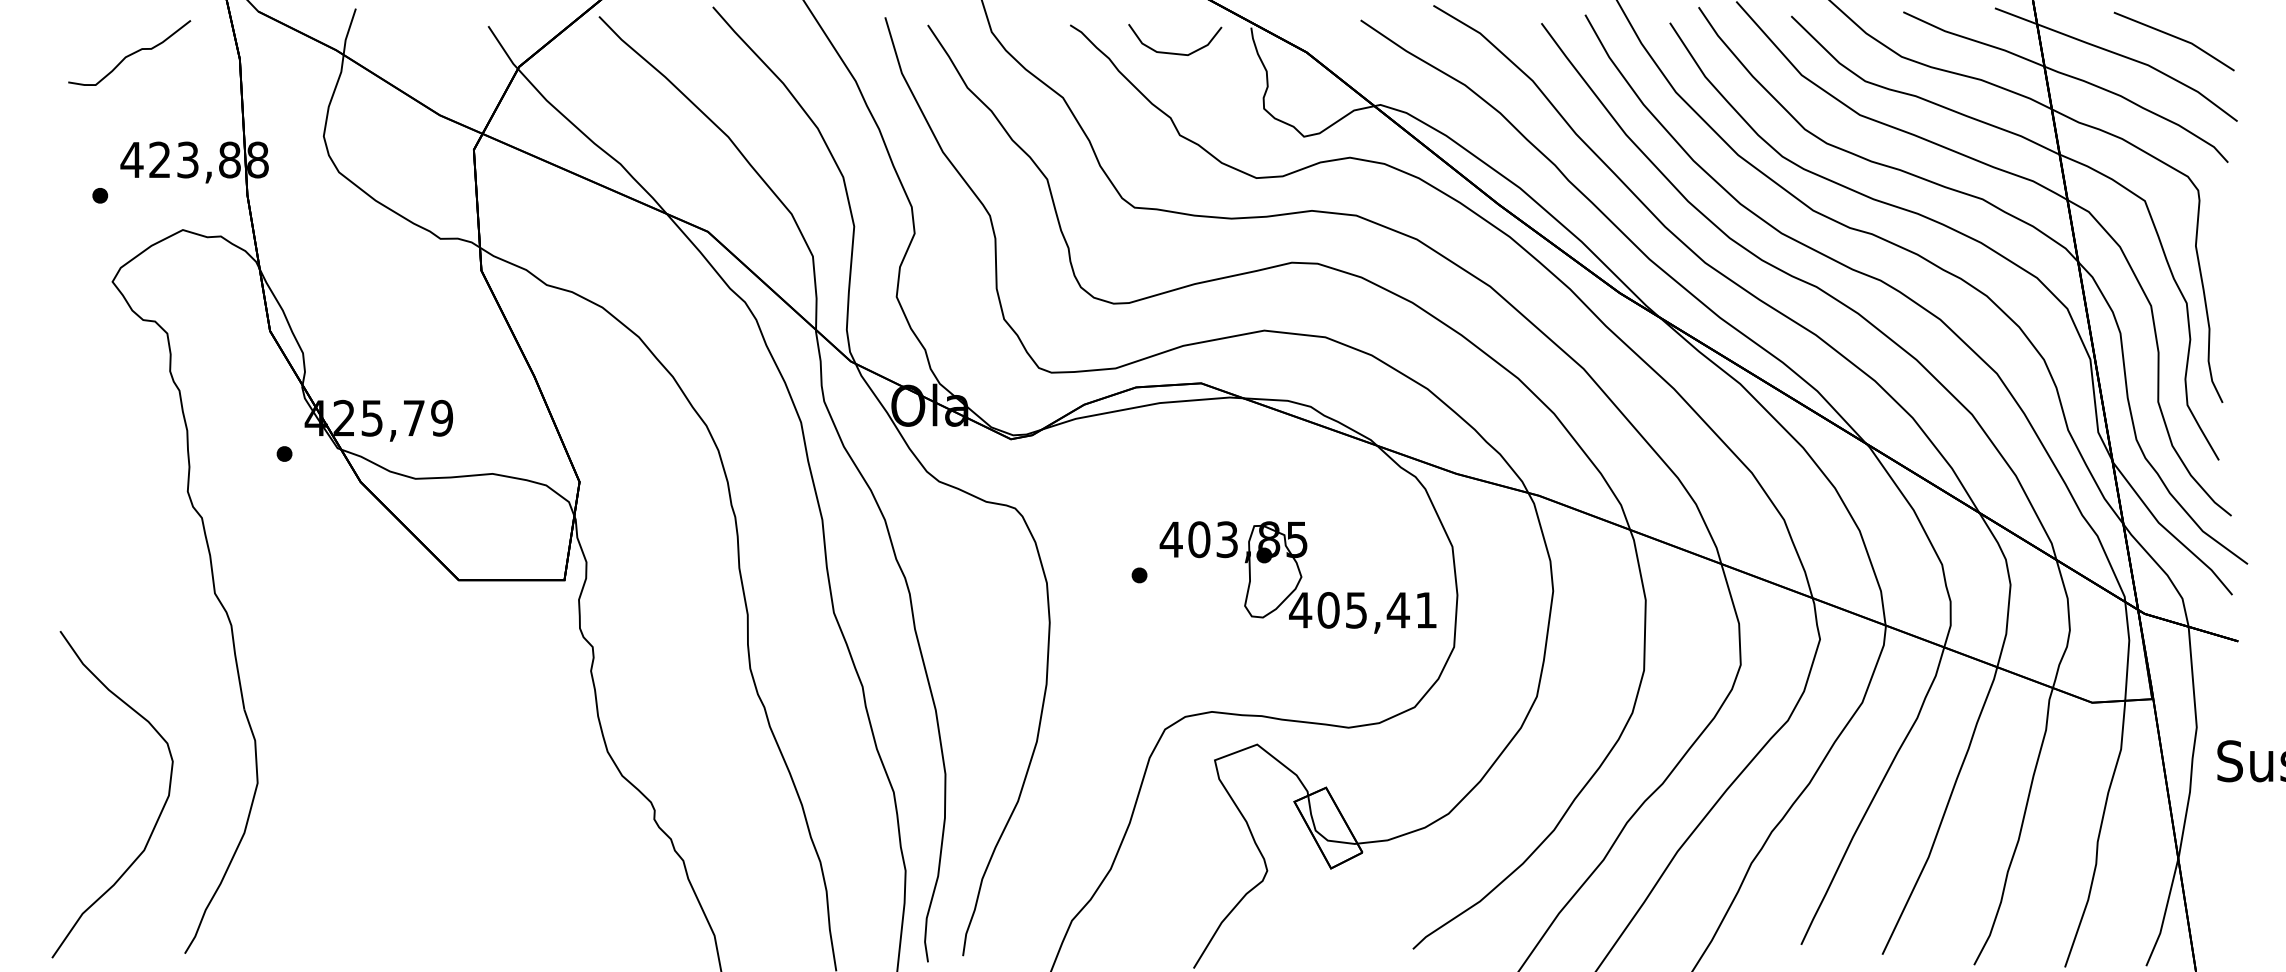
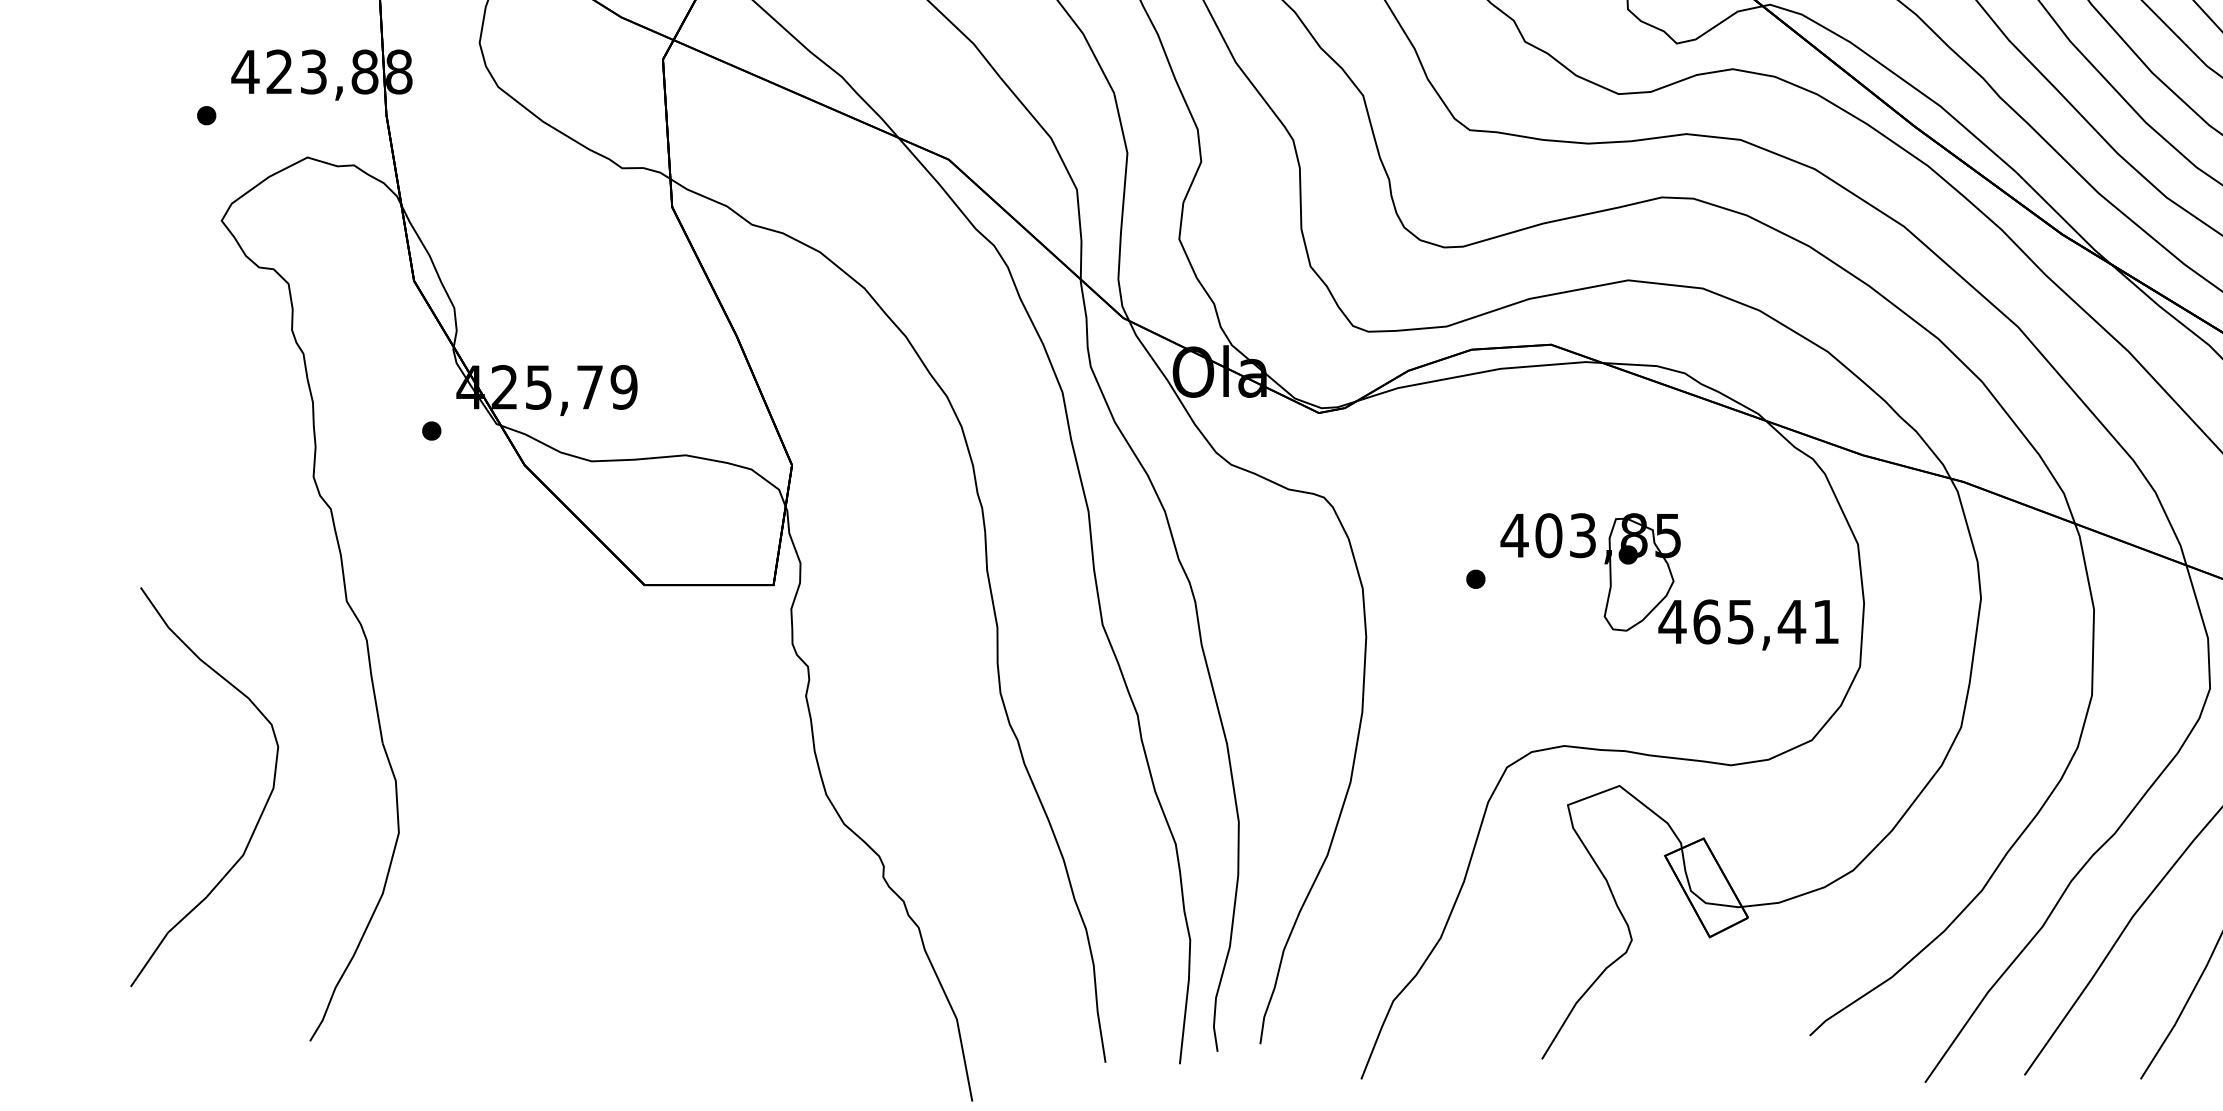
text: (1328, 610) -> (1706, 622), 405,41 -> 465,41
curve: (159, 813) -> (261, 810), moved

